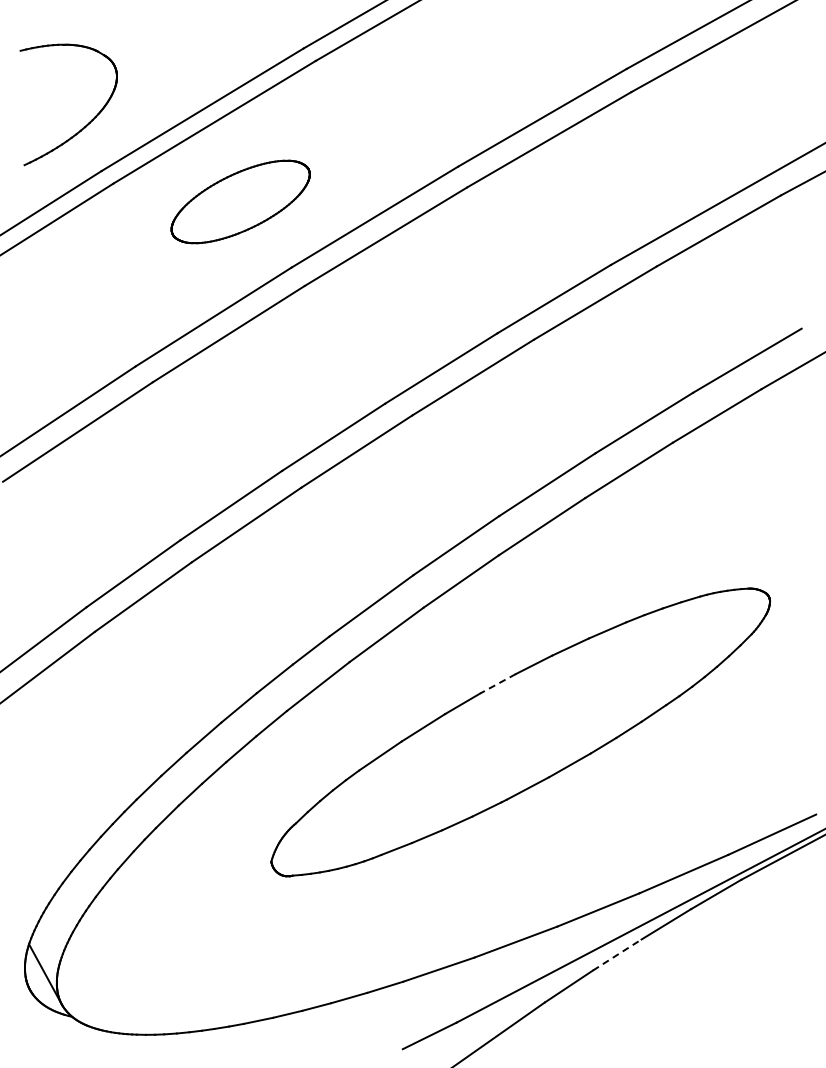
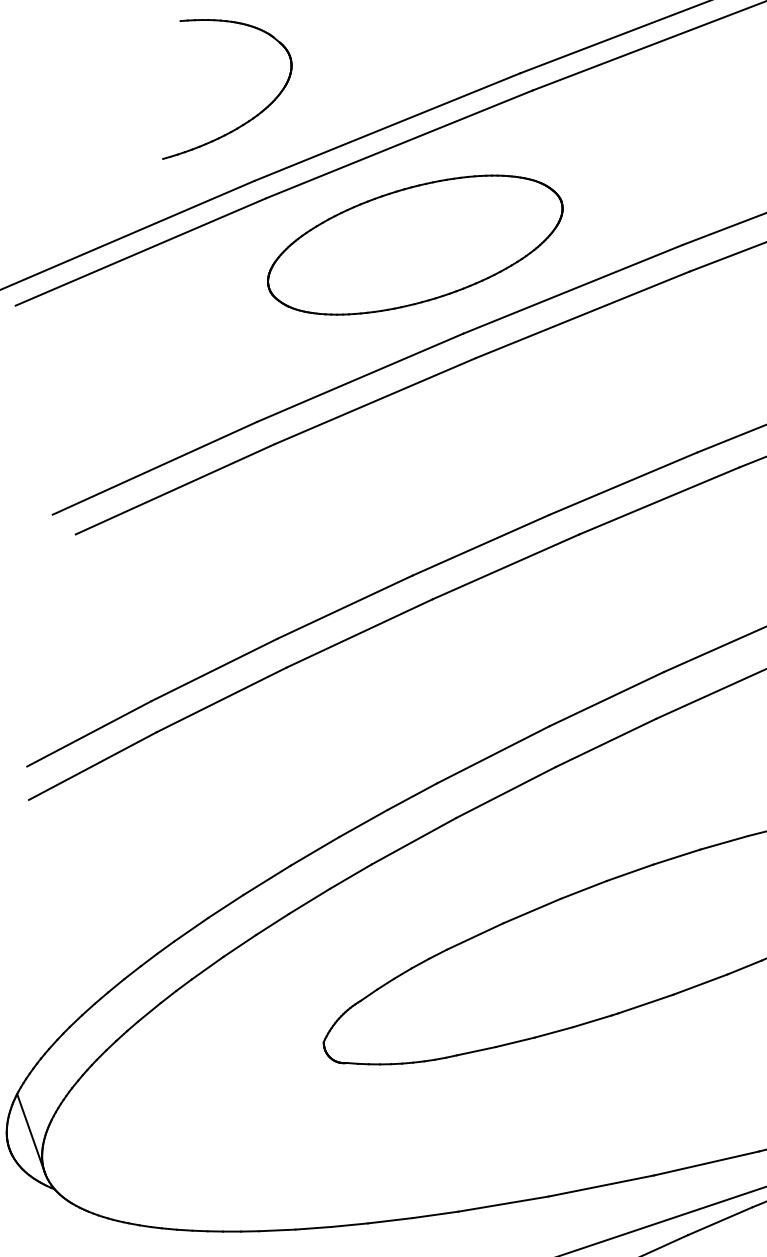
part: (240, 201) -> (414, 244), size x1.67
line: (497, 684) -> (629, 873), dashed -> solid
line: (617, 955) -> (720, 1221), dashed -> solid

